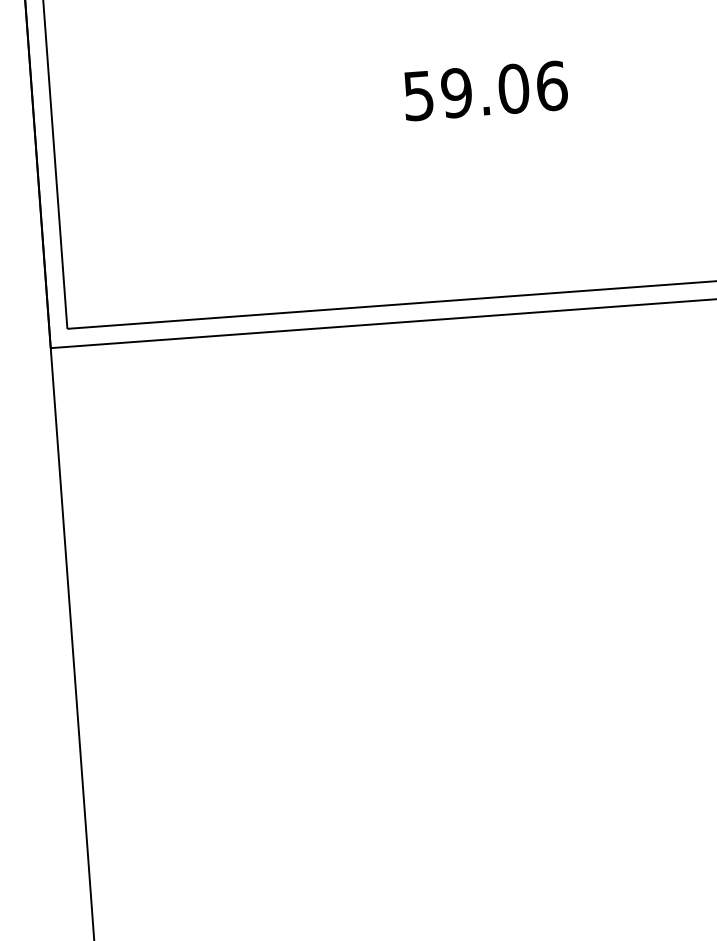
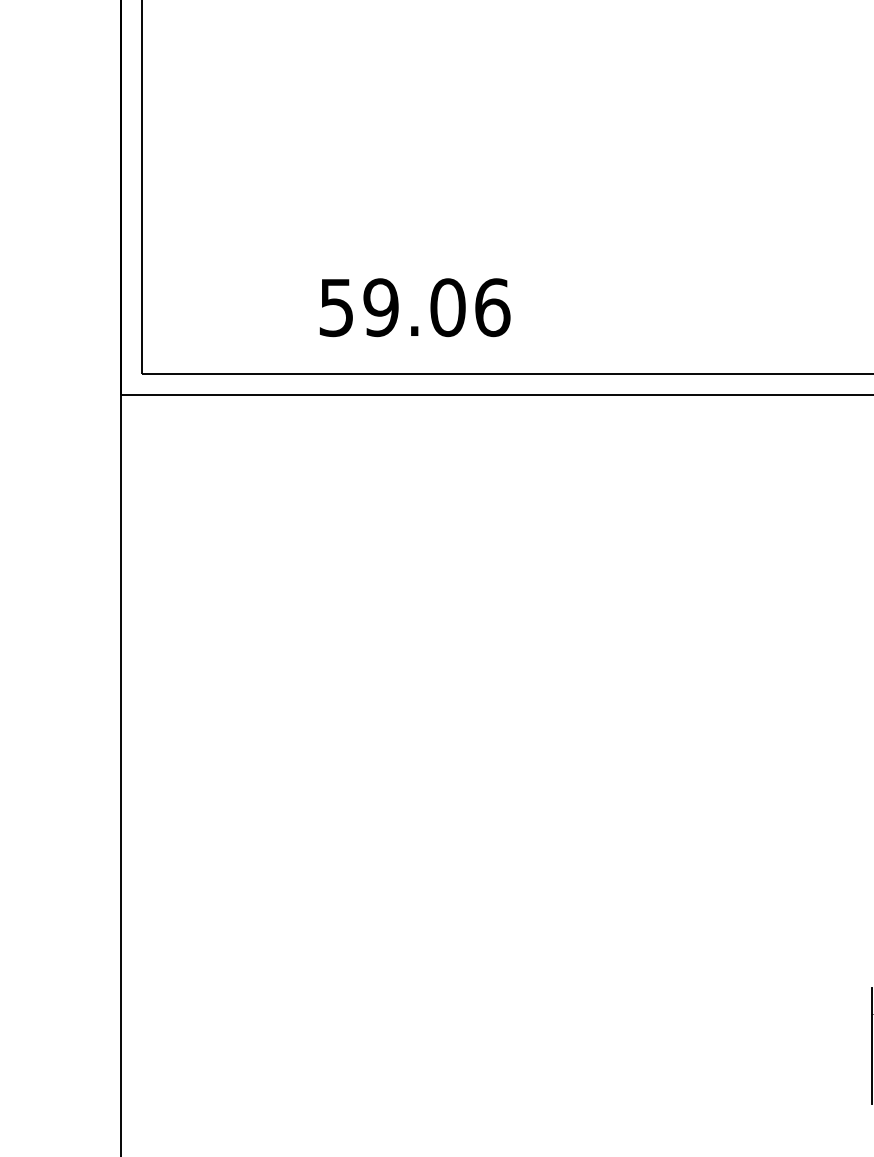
text: (485, 90) -> (414, 307), moved

